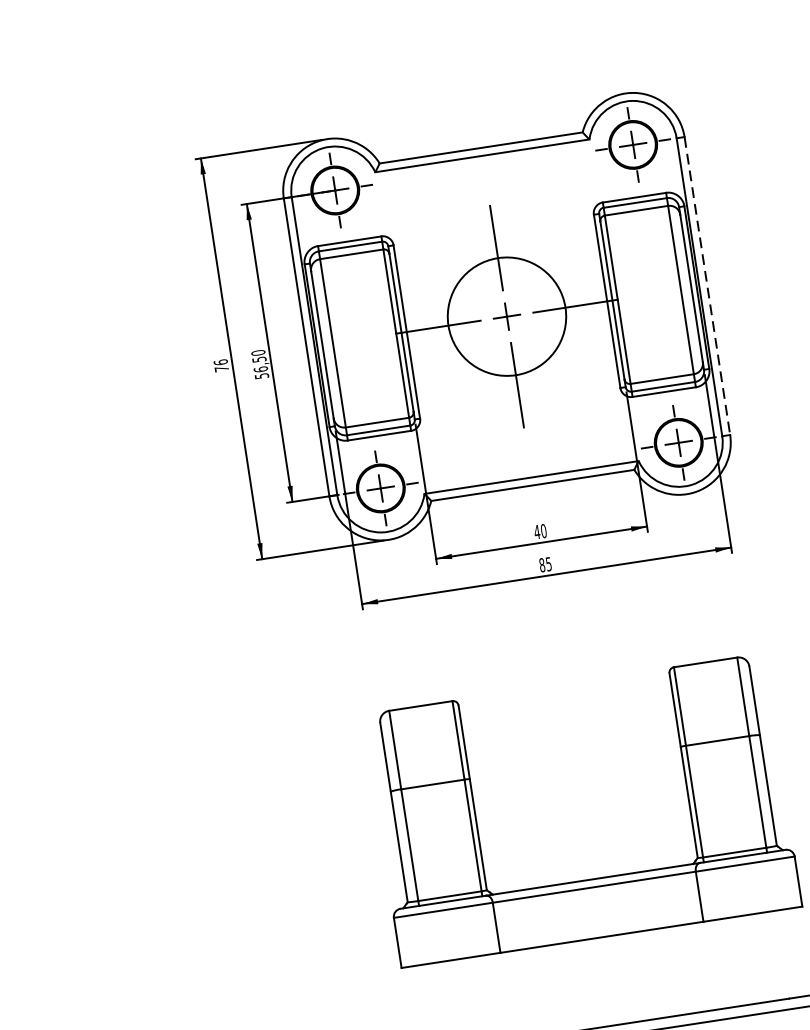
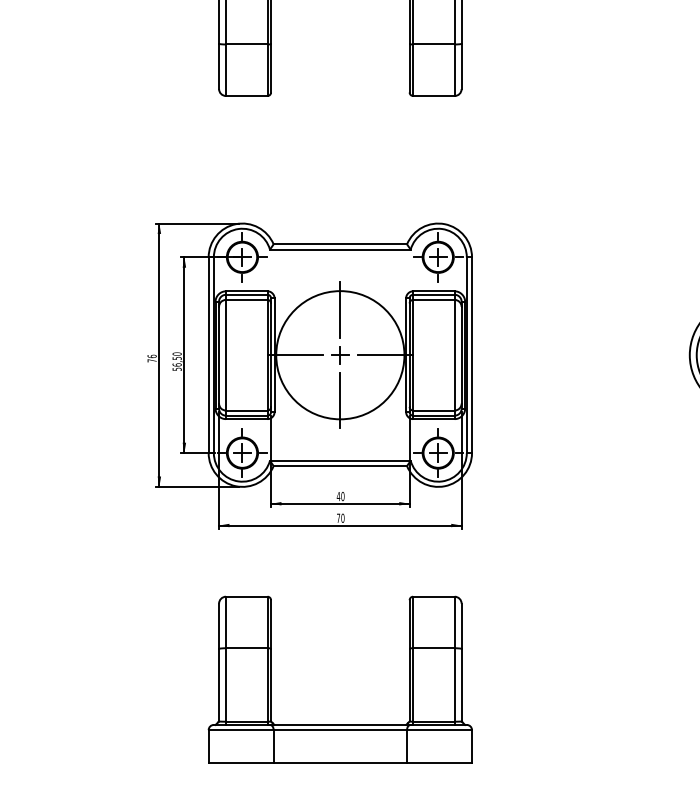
line: (708, 286) -> (472, 355), dashed -> solid
circle: (507, 317) -> (340, 355), size x1.67
text: (545, 563) -> (340, 517), 85 -> 70

